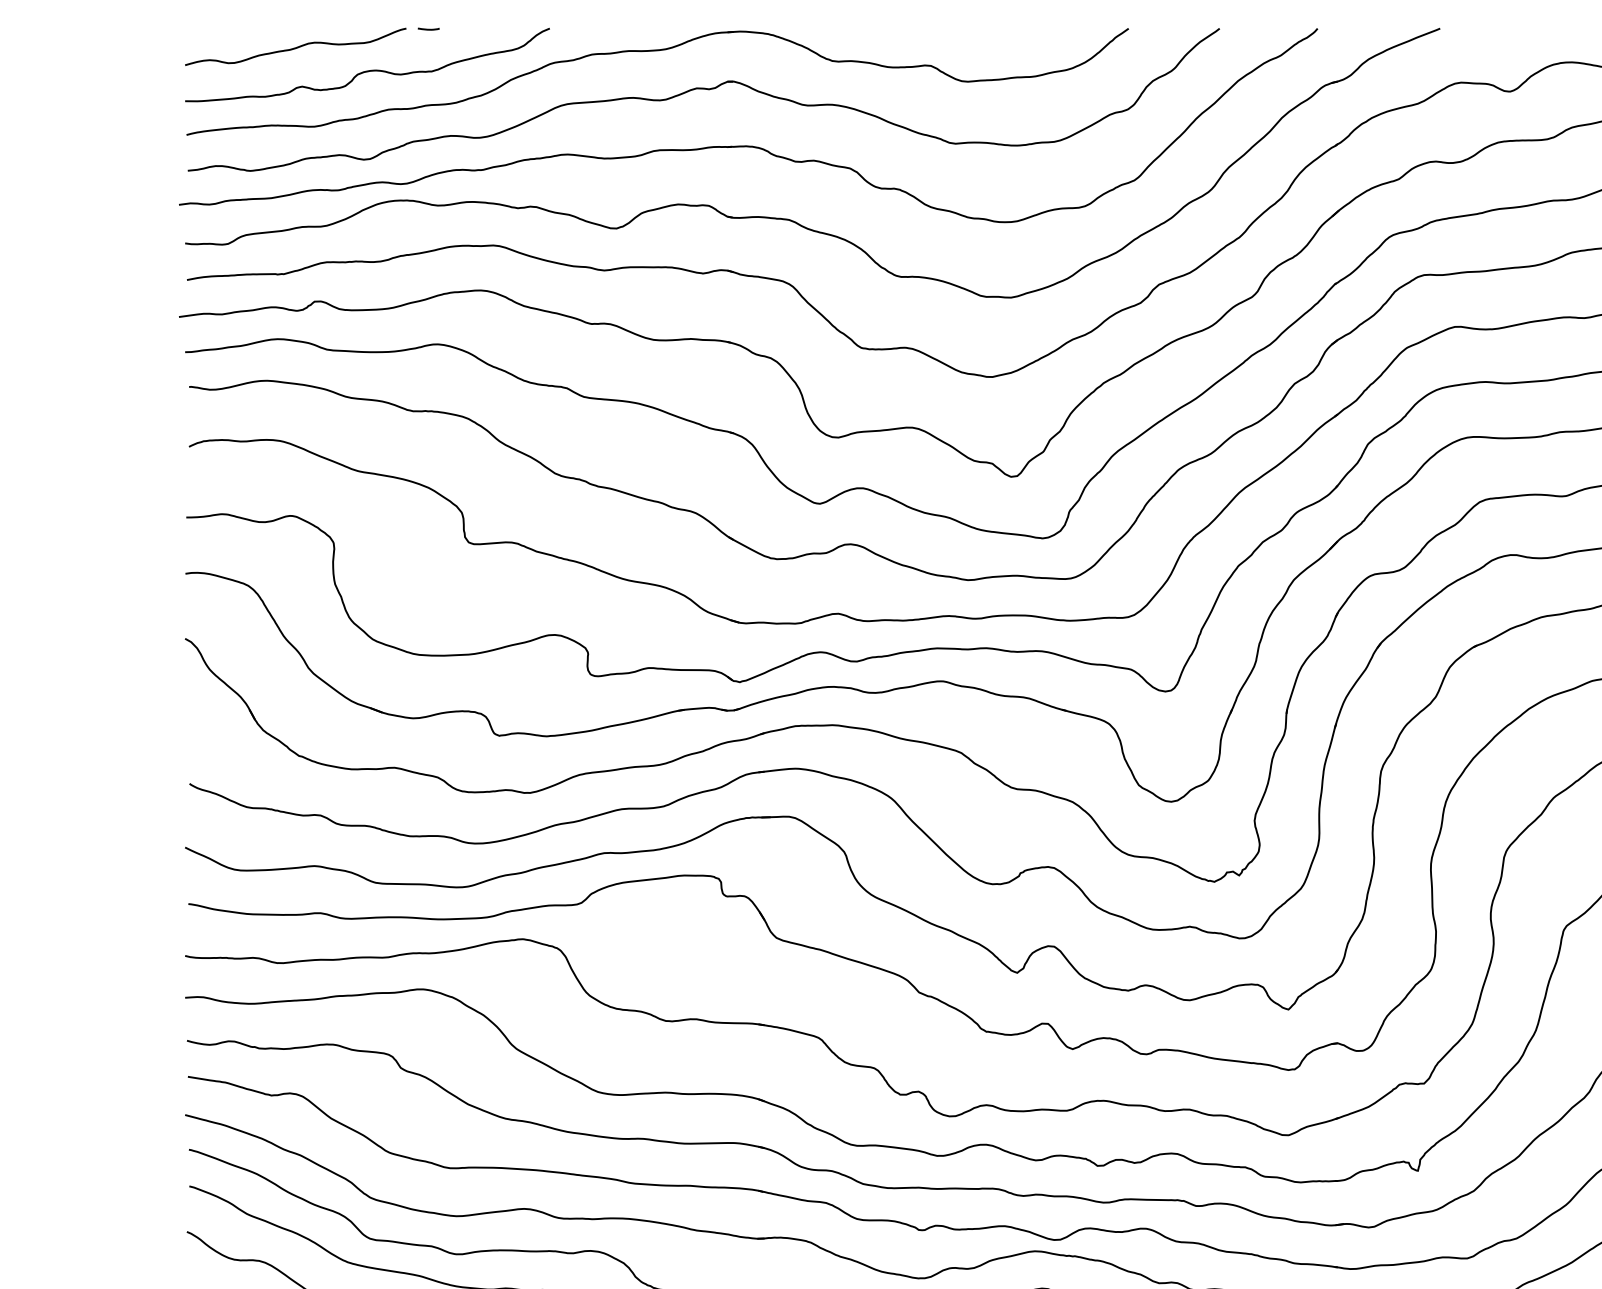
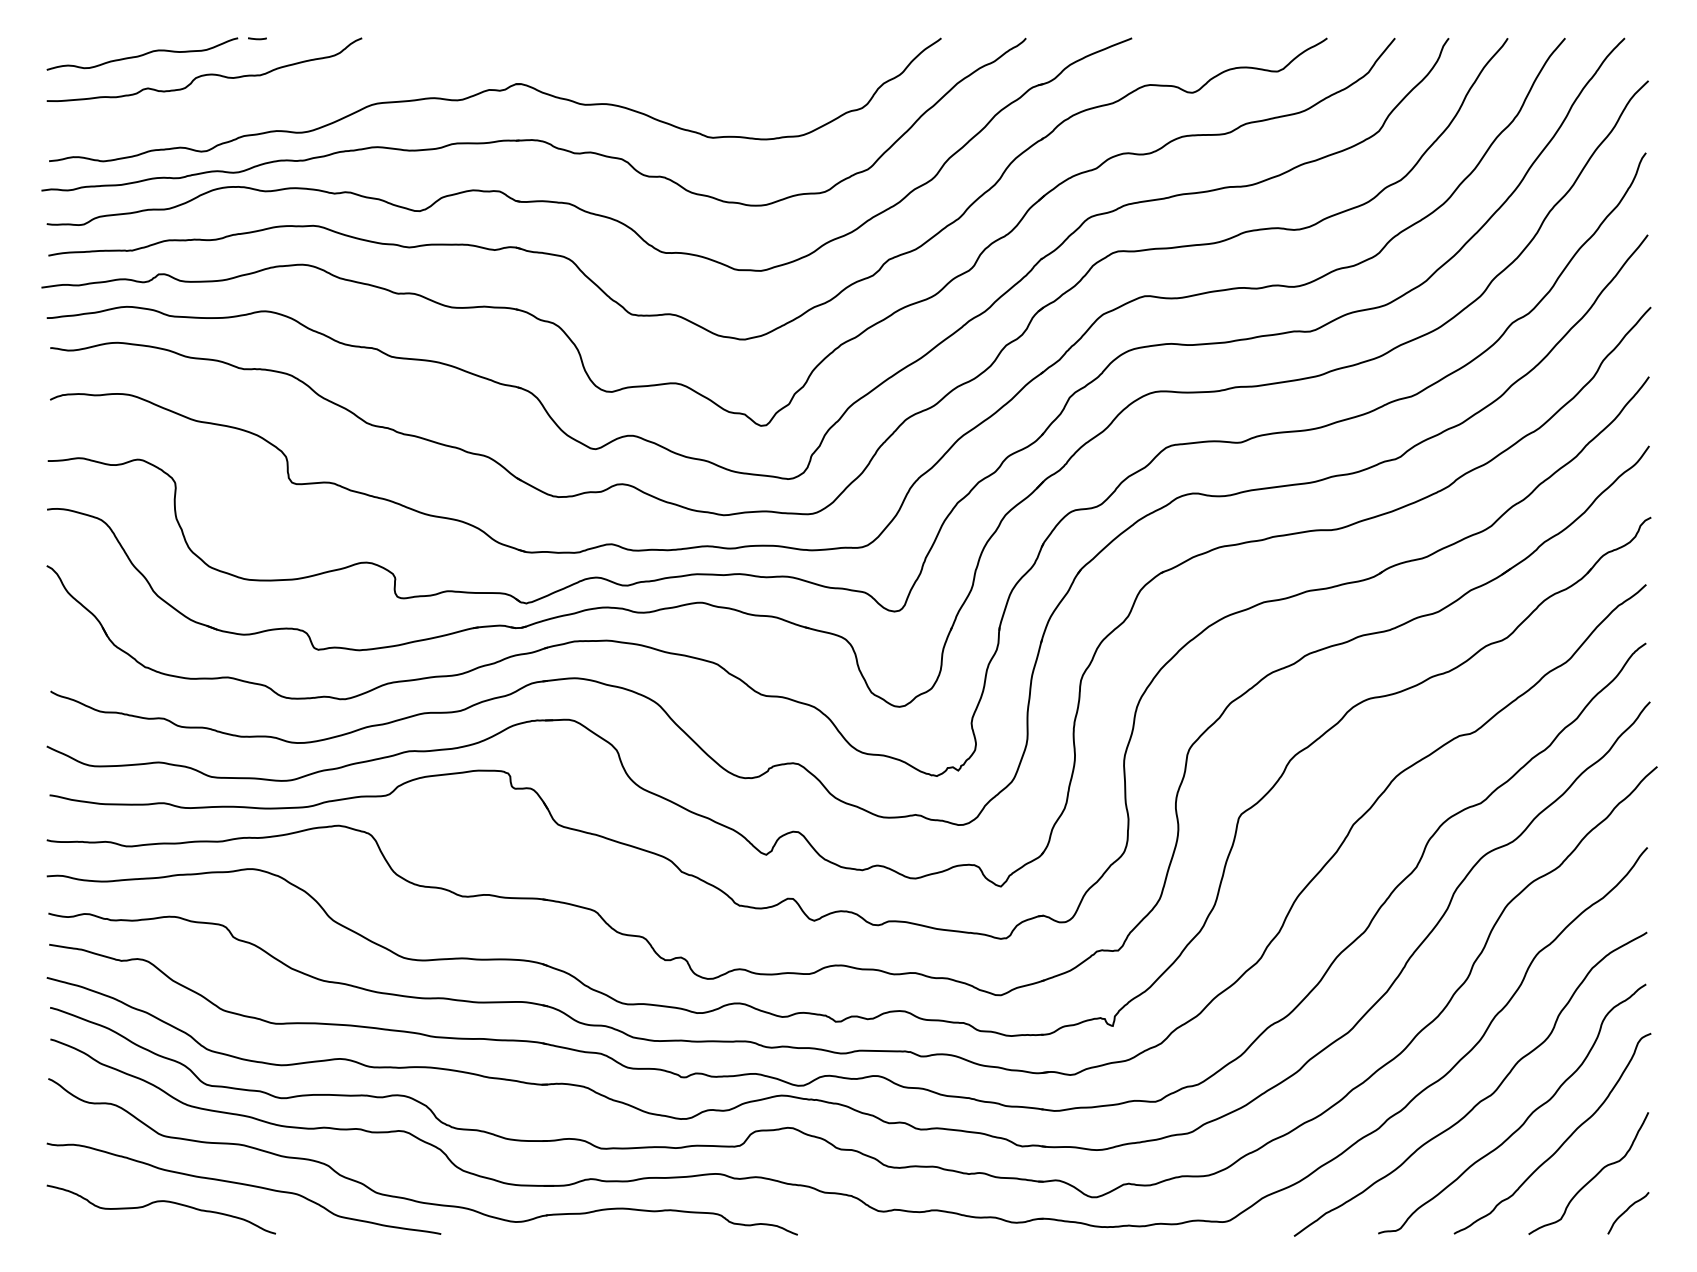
part: (655, 51) -> (453, 58), removed

